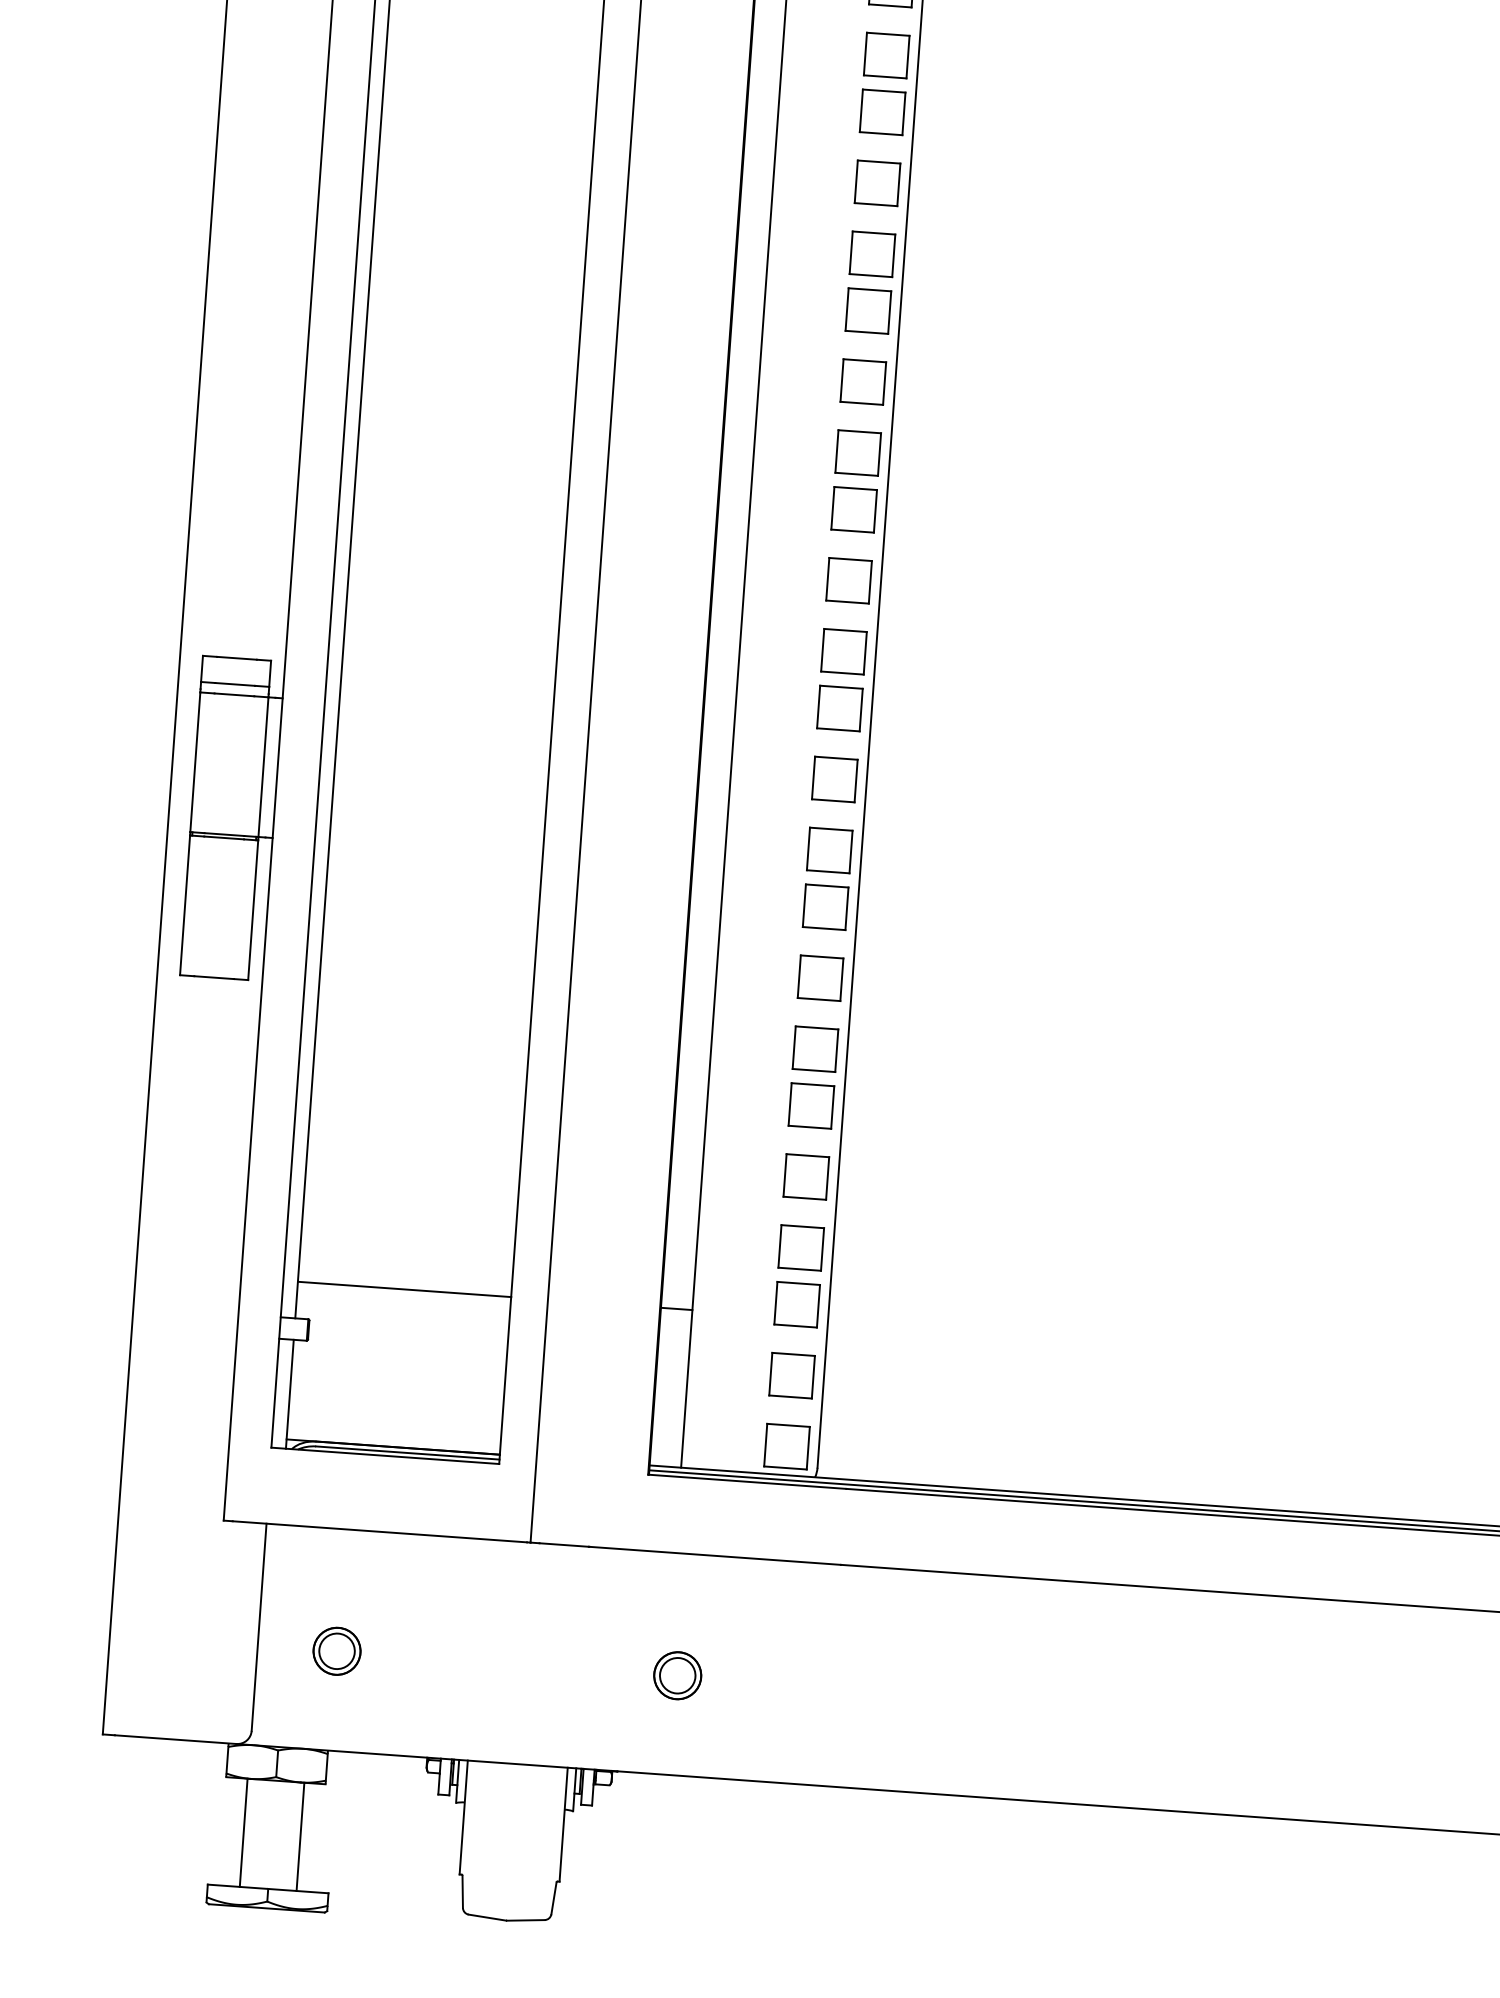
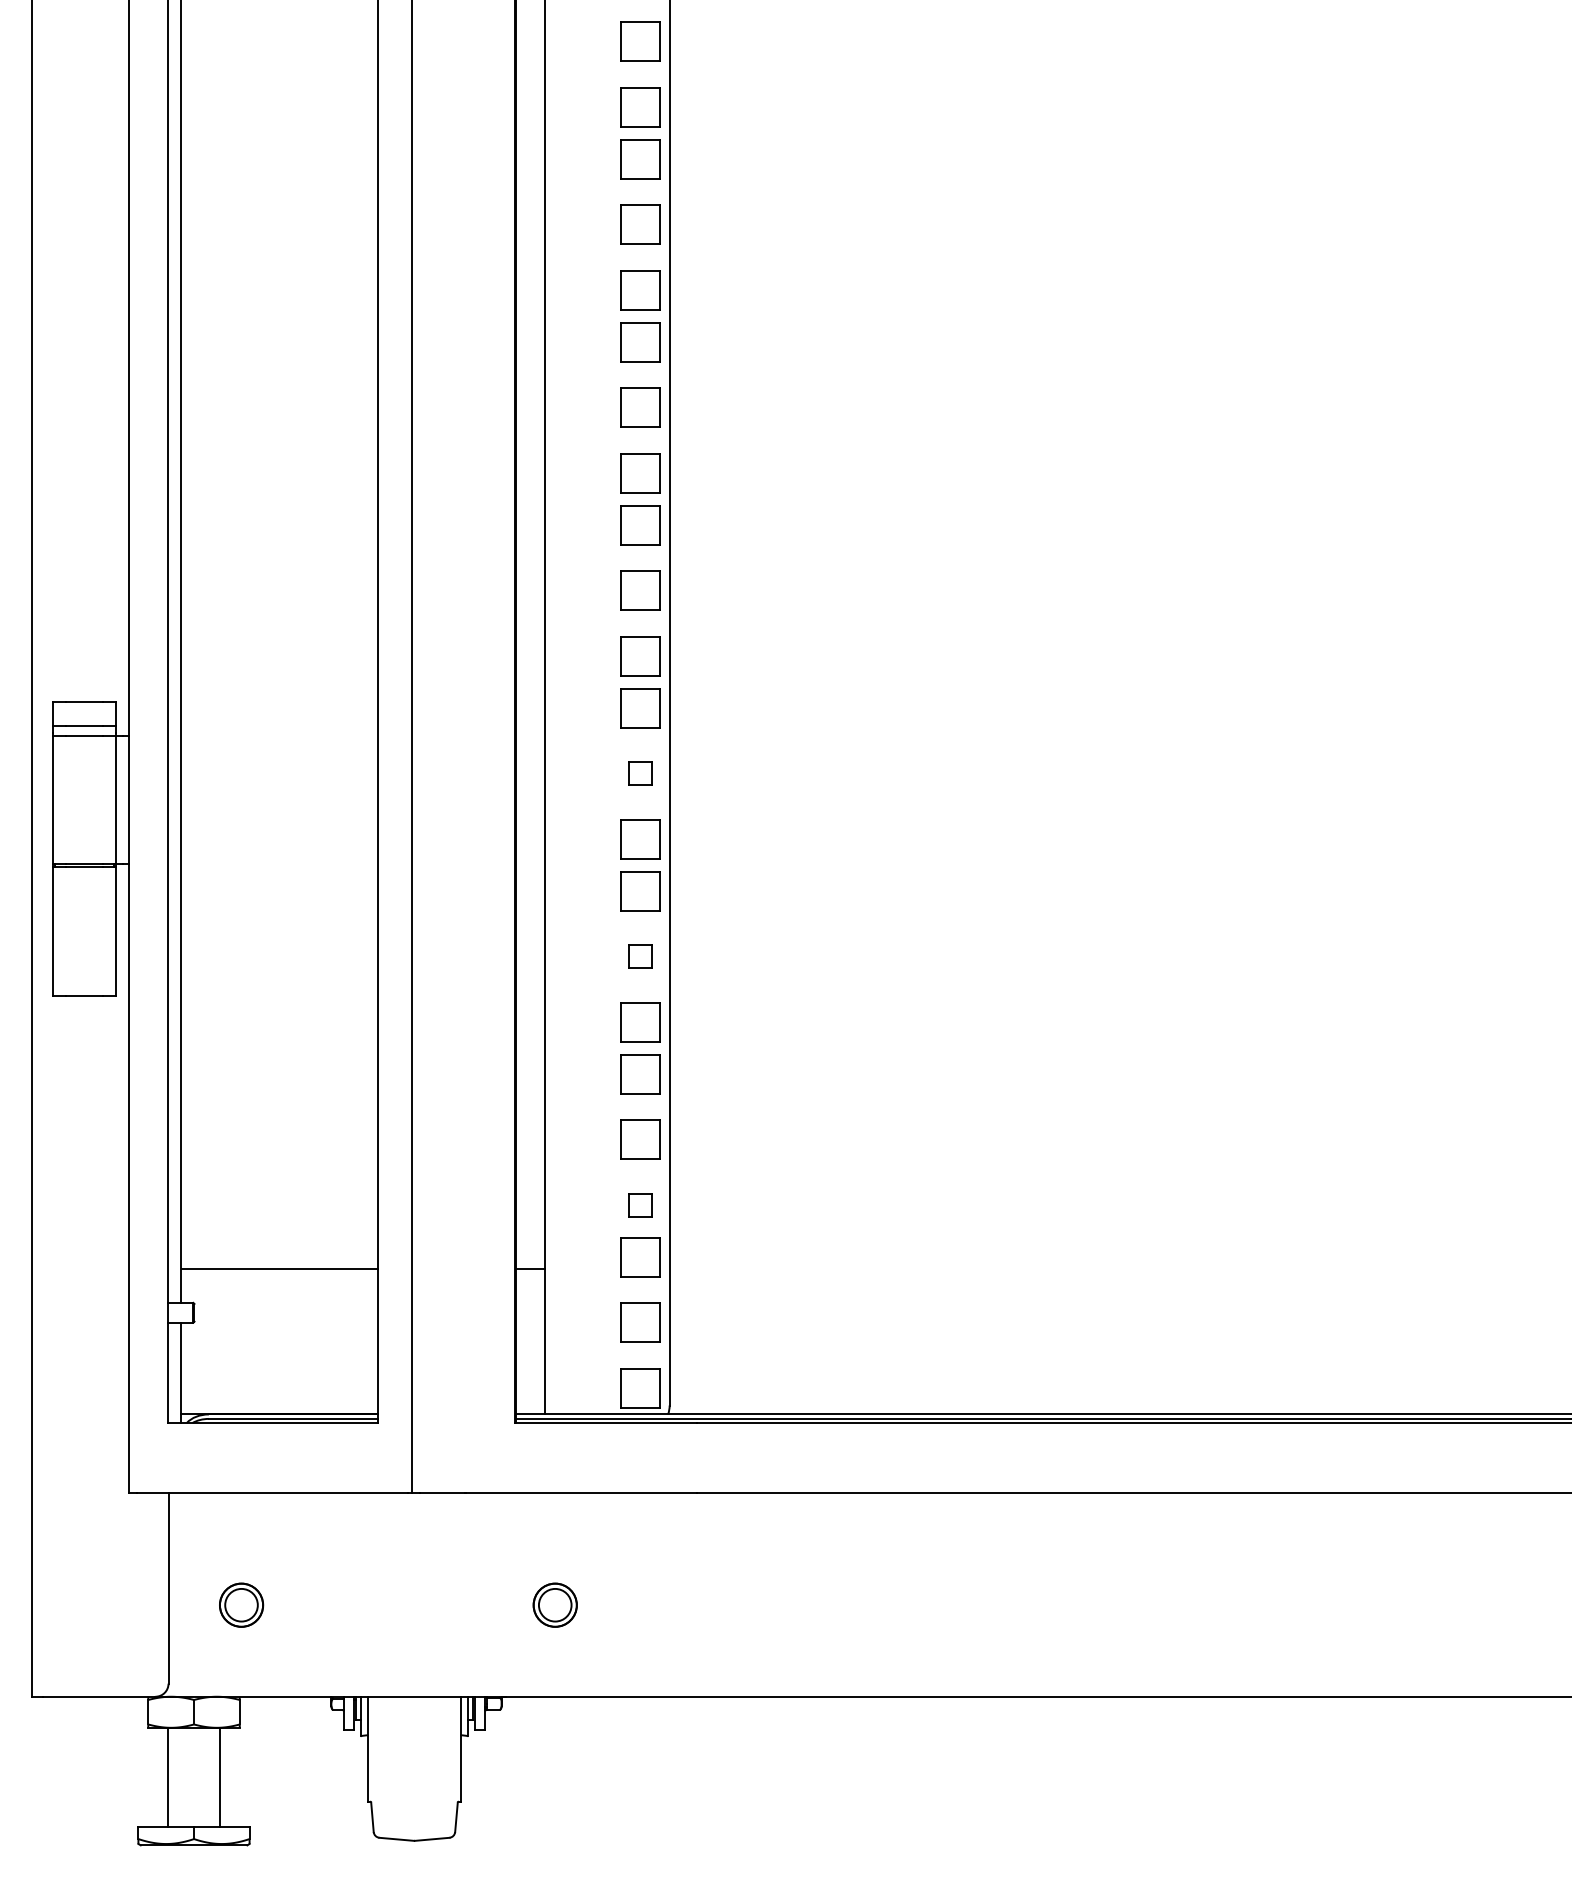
part: (835, 779) -> (640, 773), size x0.6
part: (820, 977) -> (640, 956), size x0.6
part: (801, 1248) -> (640, 1205), size x0.6

